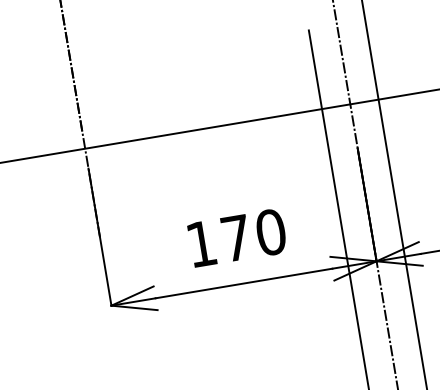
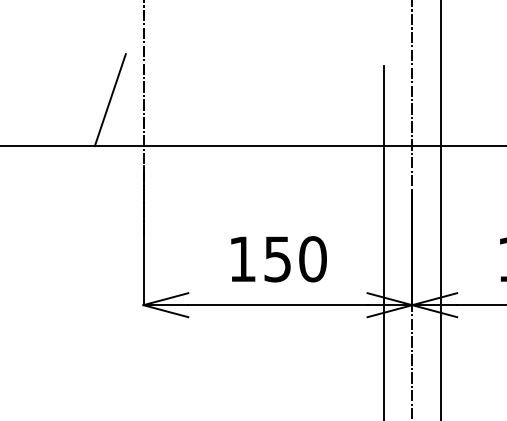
line: (44, 109) -> (109, 100), added
text: (236, 238) -> (277, 259), 170 -> 150

